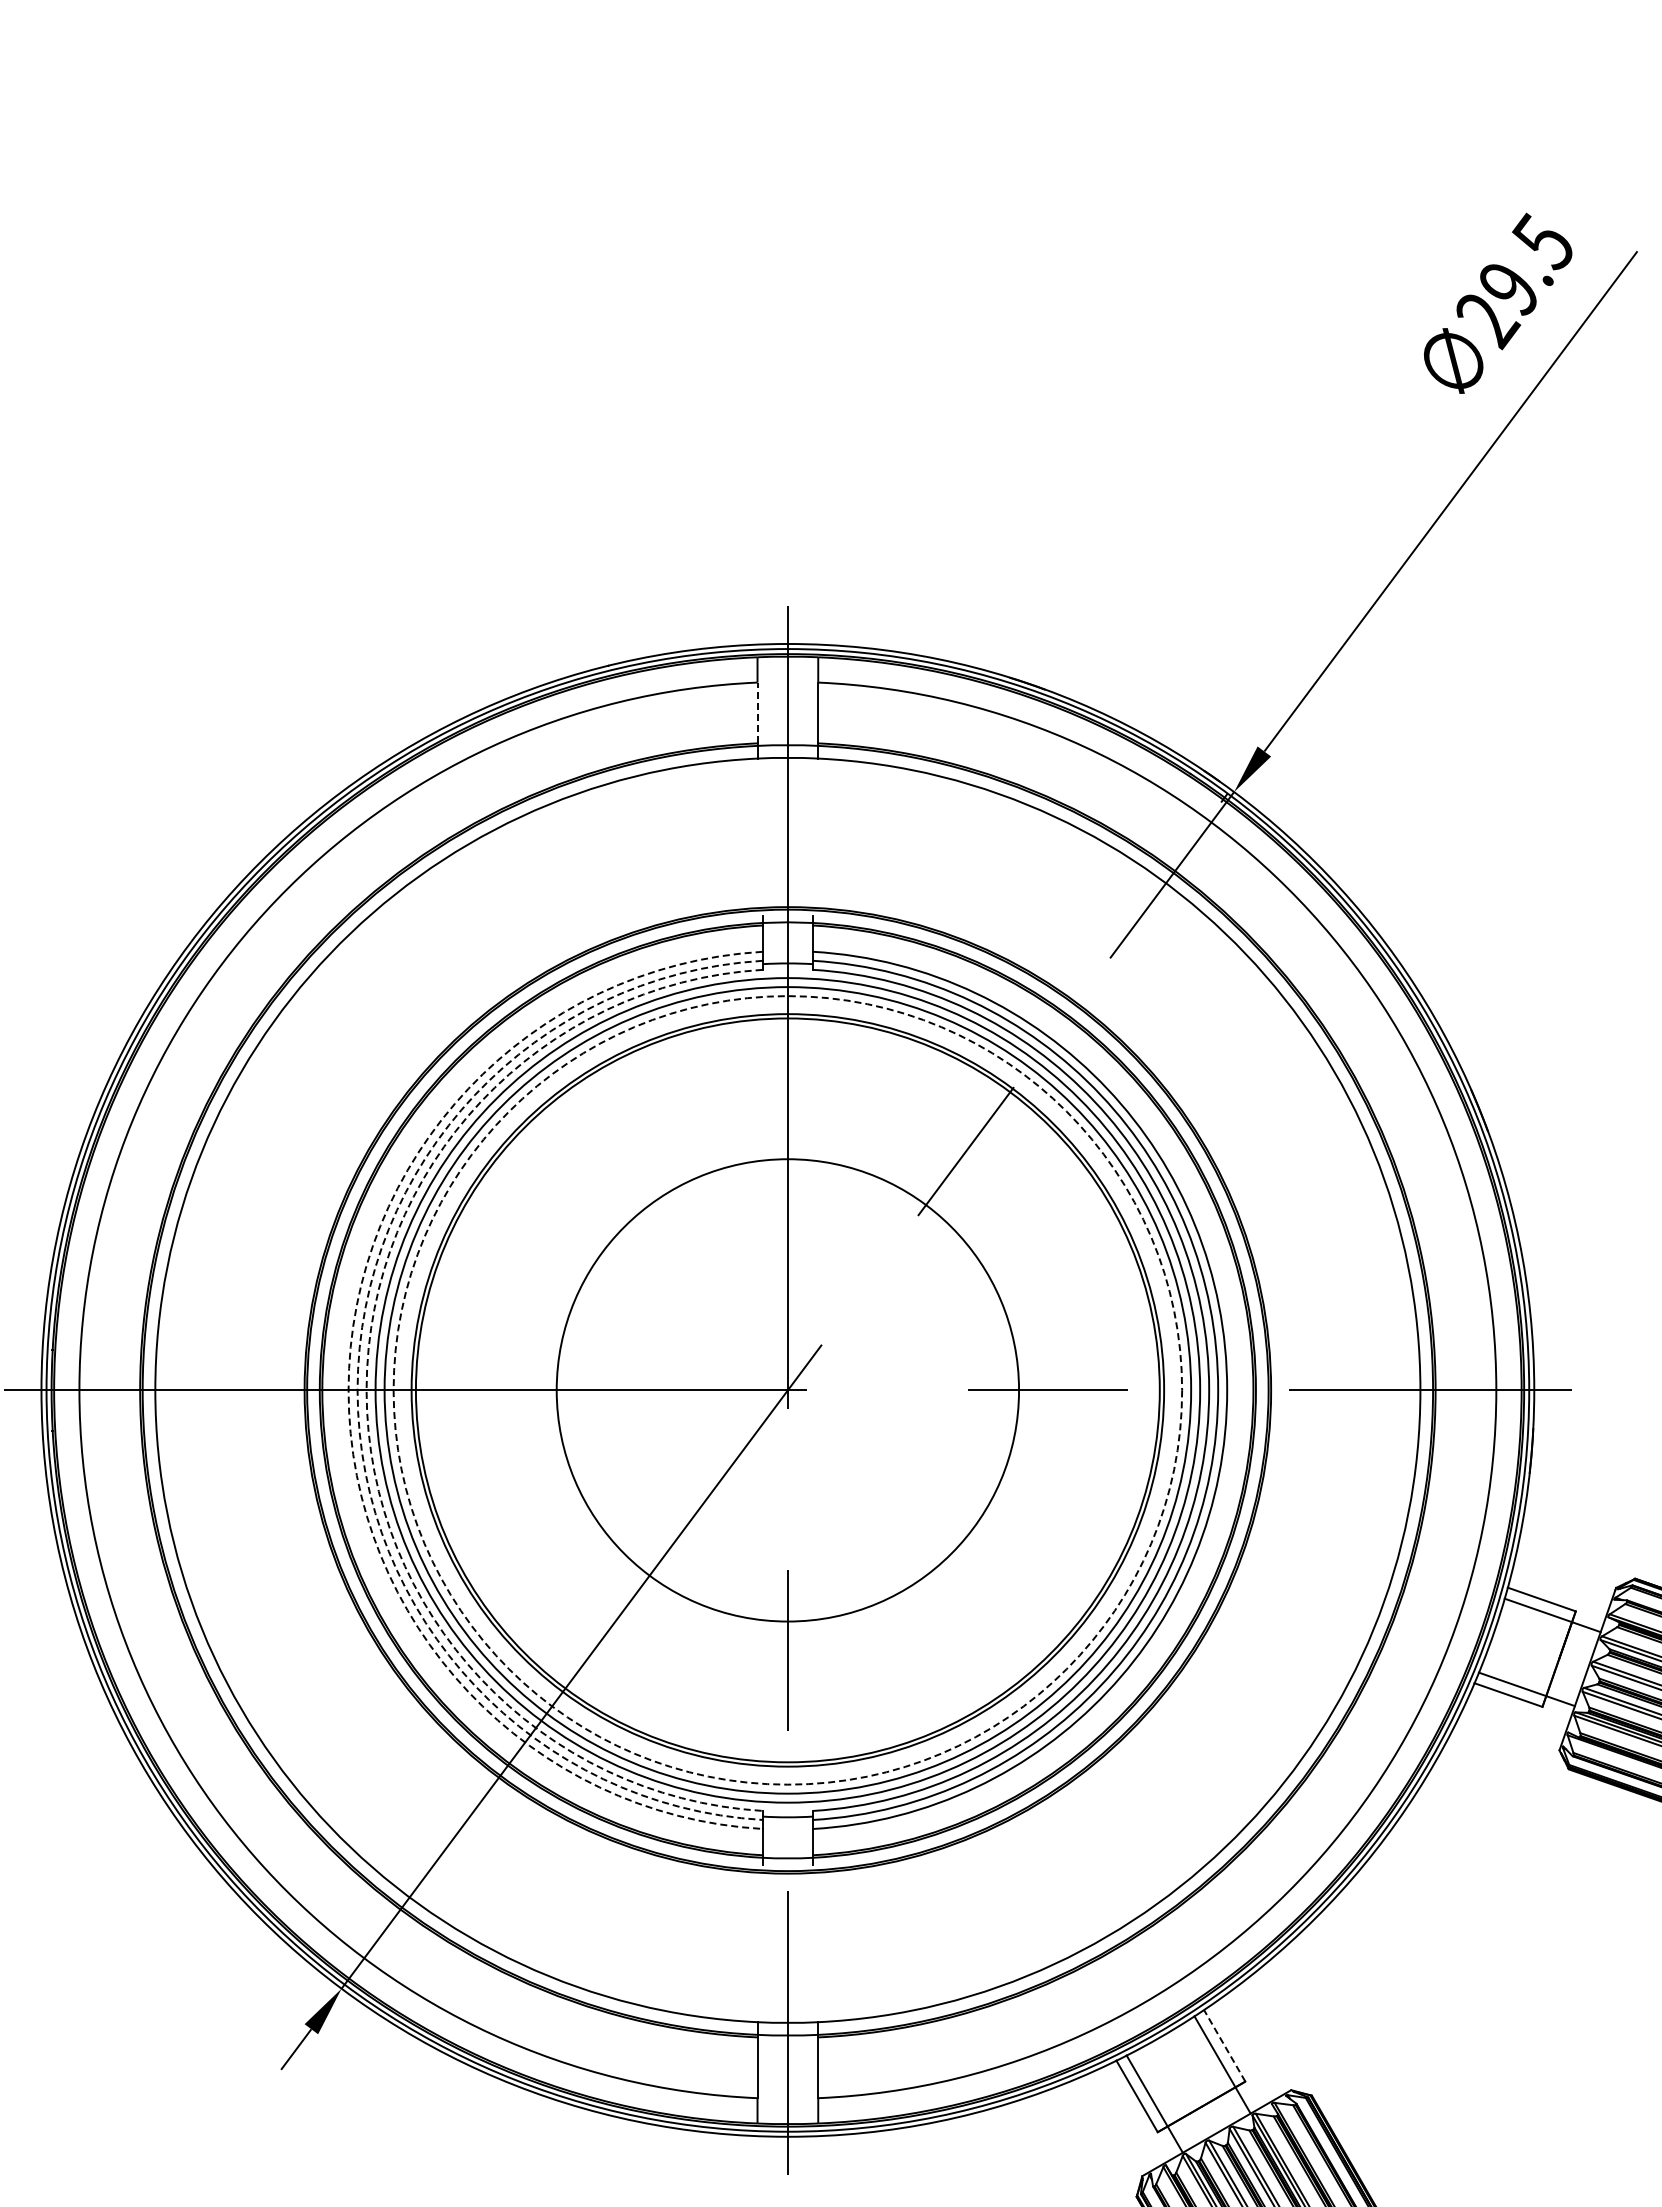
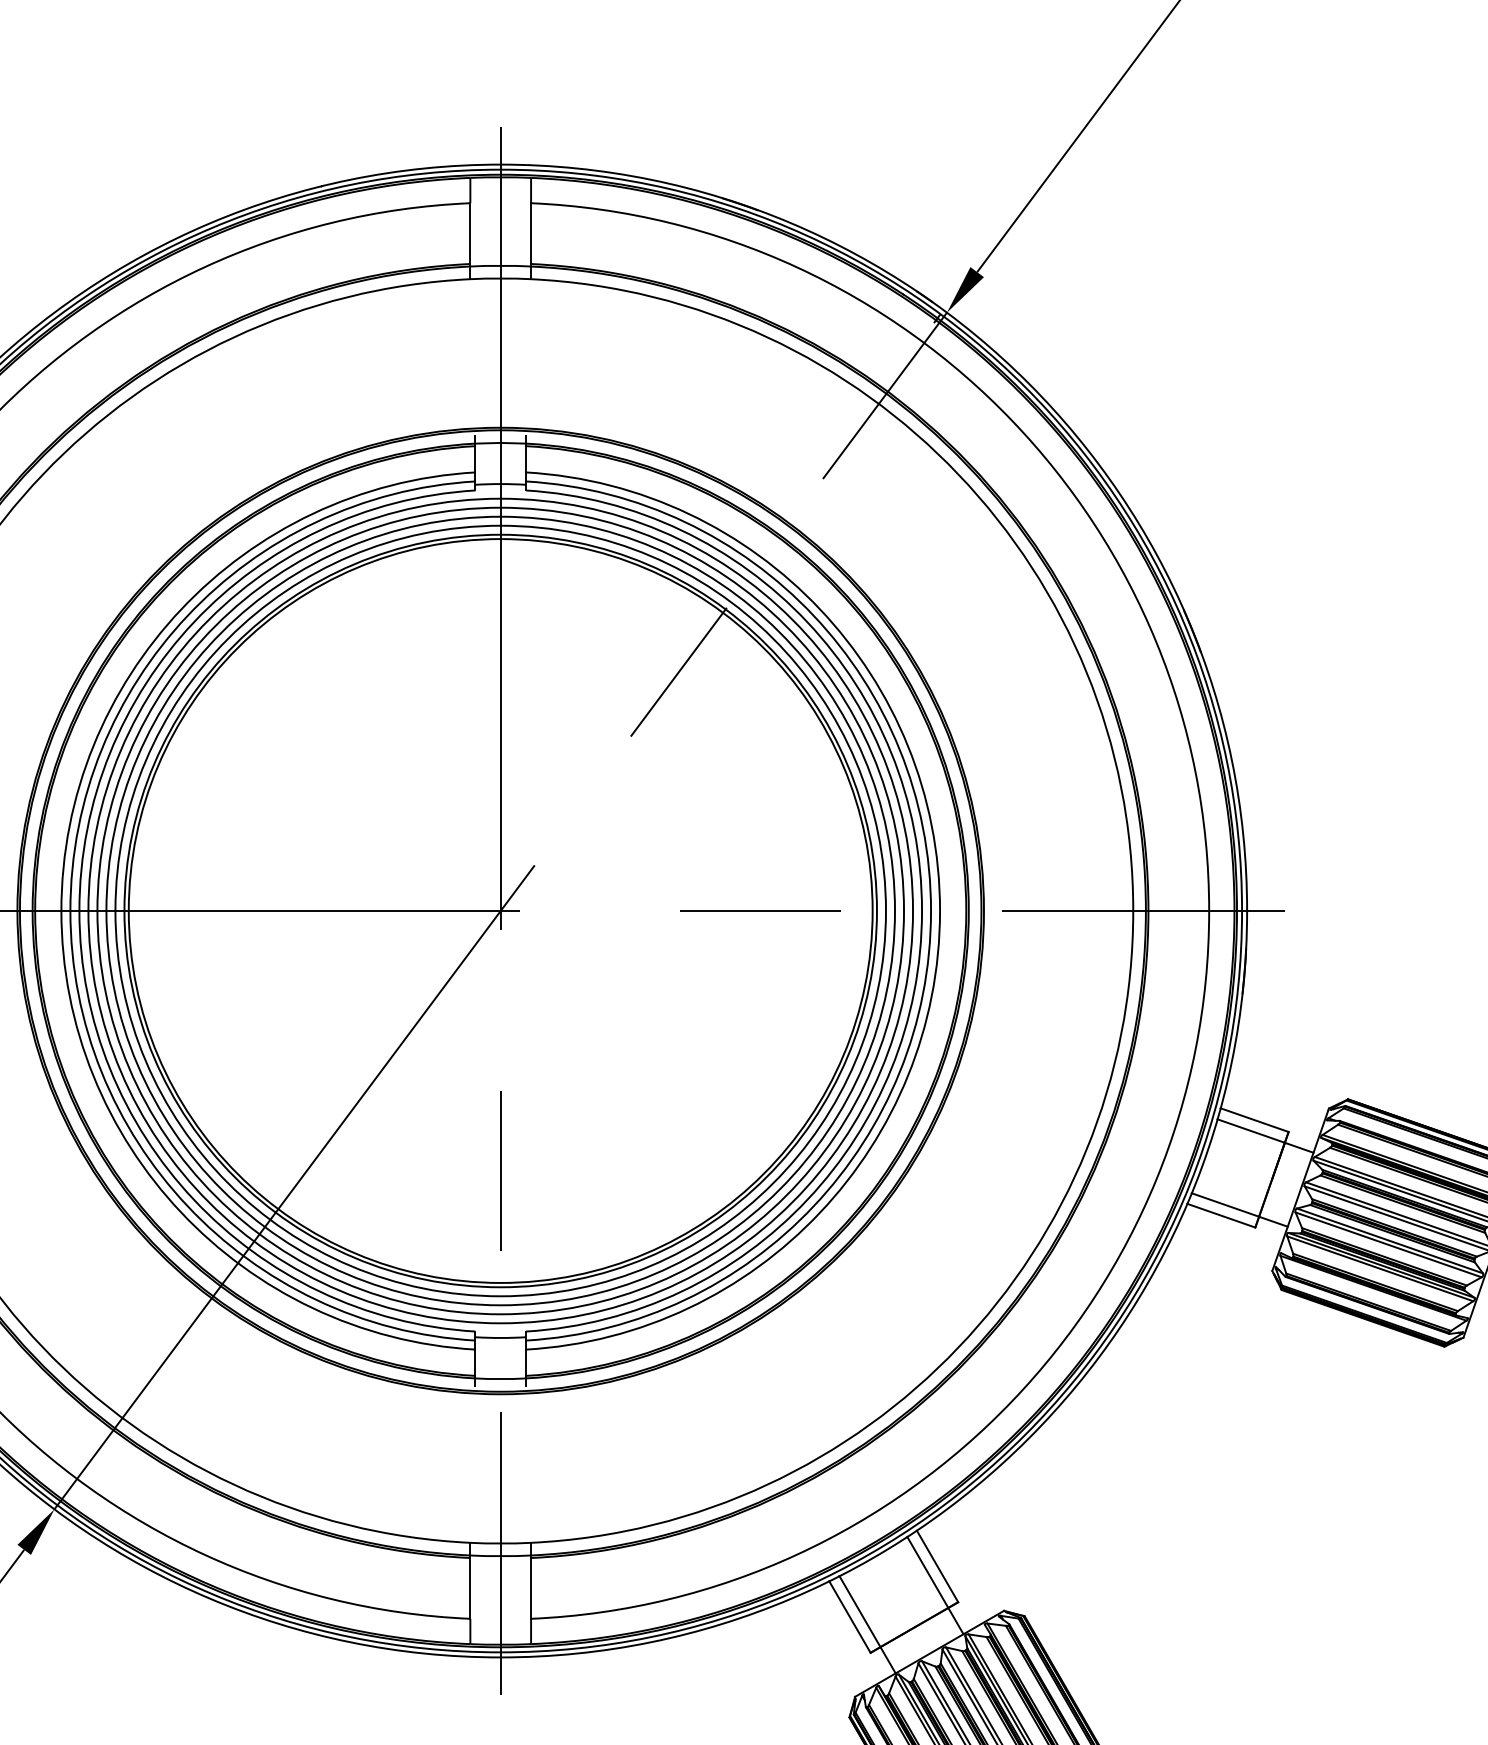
line: (757, 712) -> (470, 233), dashed -> solid
arc: (348, 1390) -> (61, 911), dashed -> solid
arc: (357, 1390) -> (70, 911), dashed -> solid
arc: (366, 1390) -> (79, 911), dashed -> solid
circle: (787, 1390) -> (500, 911), dashed -> solid
circle: (787, 1390) -> (500, 911), size x1.67
line: (1224, 2045) -> (937, 1566), dashed -> solid

